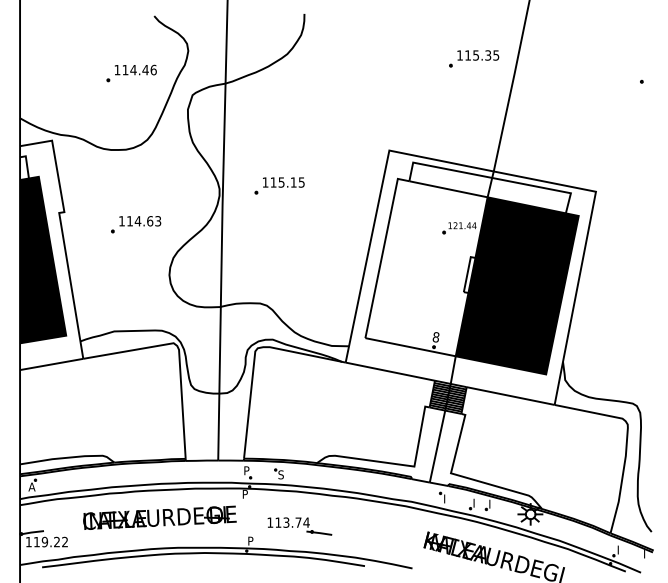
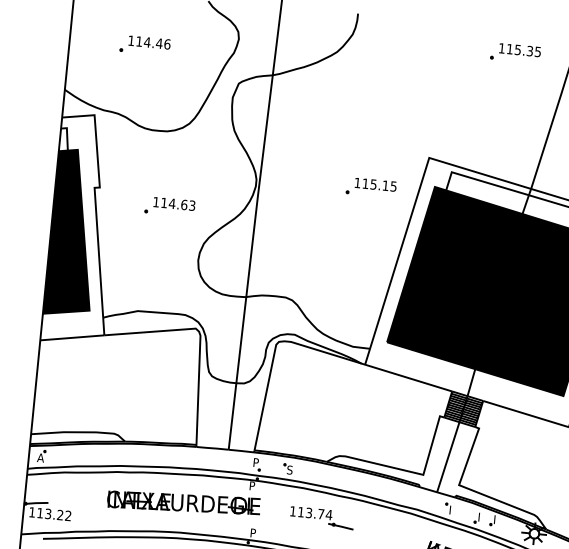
part: (474, 58) -> (516, 52), moved
part: (131, 73) -> (145, 45), moved
part: (279, 185) -> (371, 187), moved
fill: (426, 267) -> (454, 277), added
part: (159, 517) -> (183, 502), moved
part: (299, 526) -> (321, 518), moved
text: (44, 542) -> (47, 514), 119.22 -> 113.22

